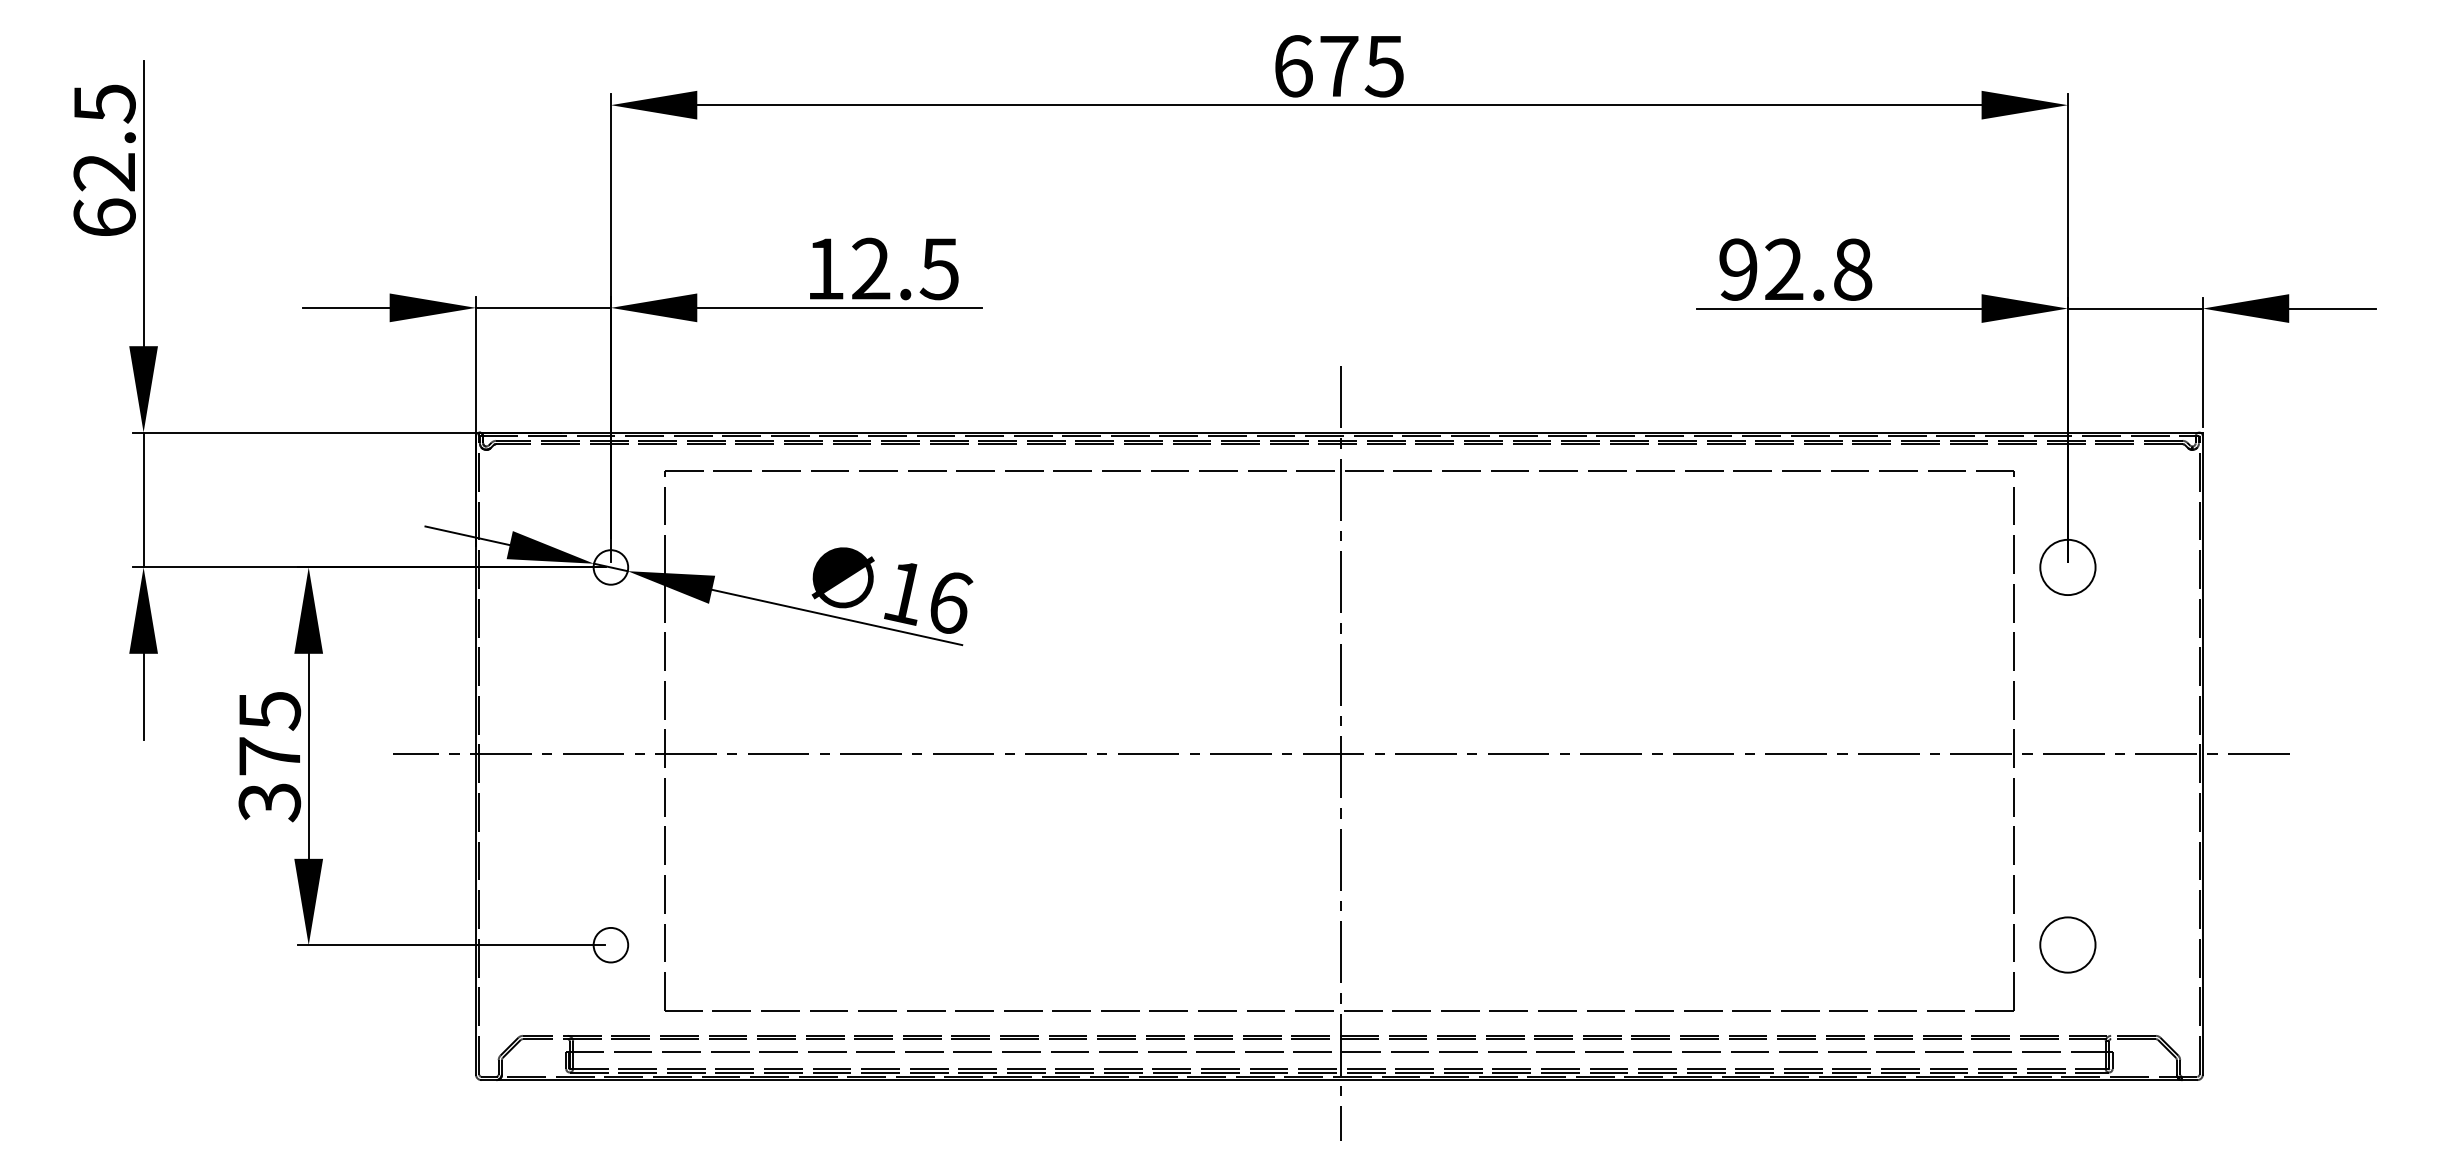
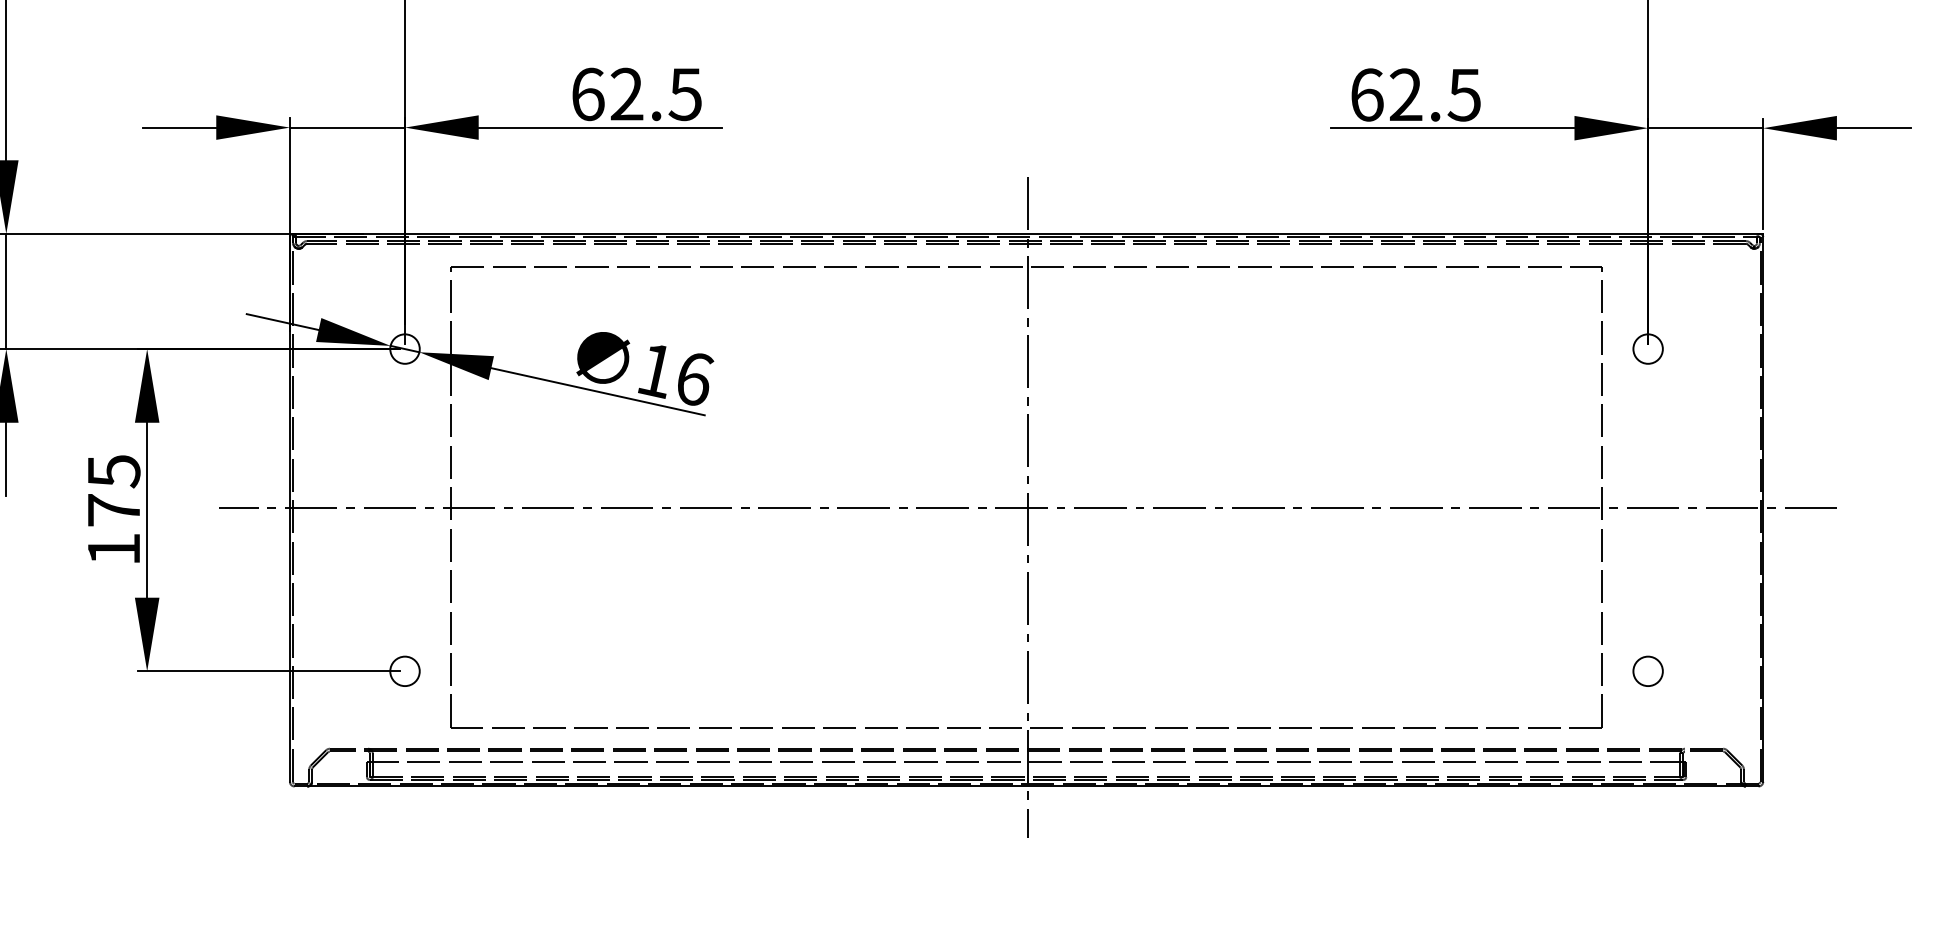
text: (825, 268) -> (588, 94), 12.5 -> 62.5
text: (1795, 269) -> (1415, 94), 92.8 -> 62.5
circle: (2067, 567) -> (1647, 349), size x0.62
text: (269, 802) -> (113, 549), 375 -> 175
circle: (2067, 945) -> (1647, 671), size x0.62

